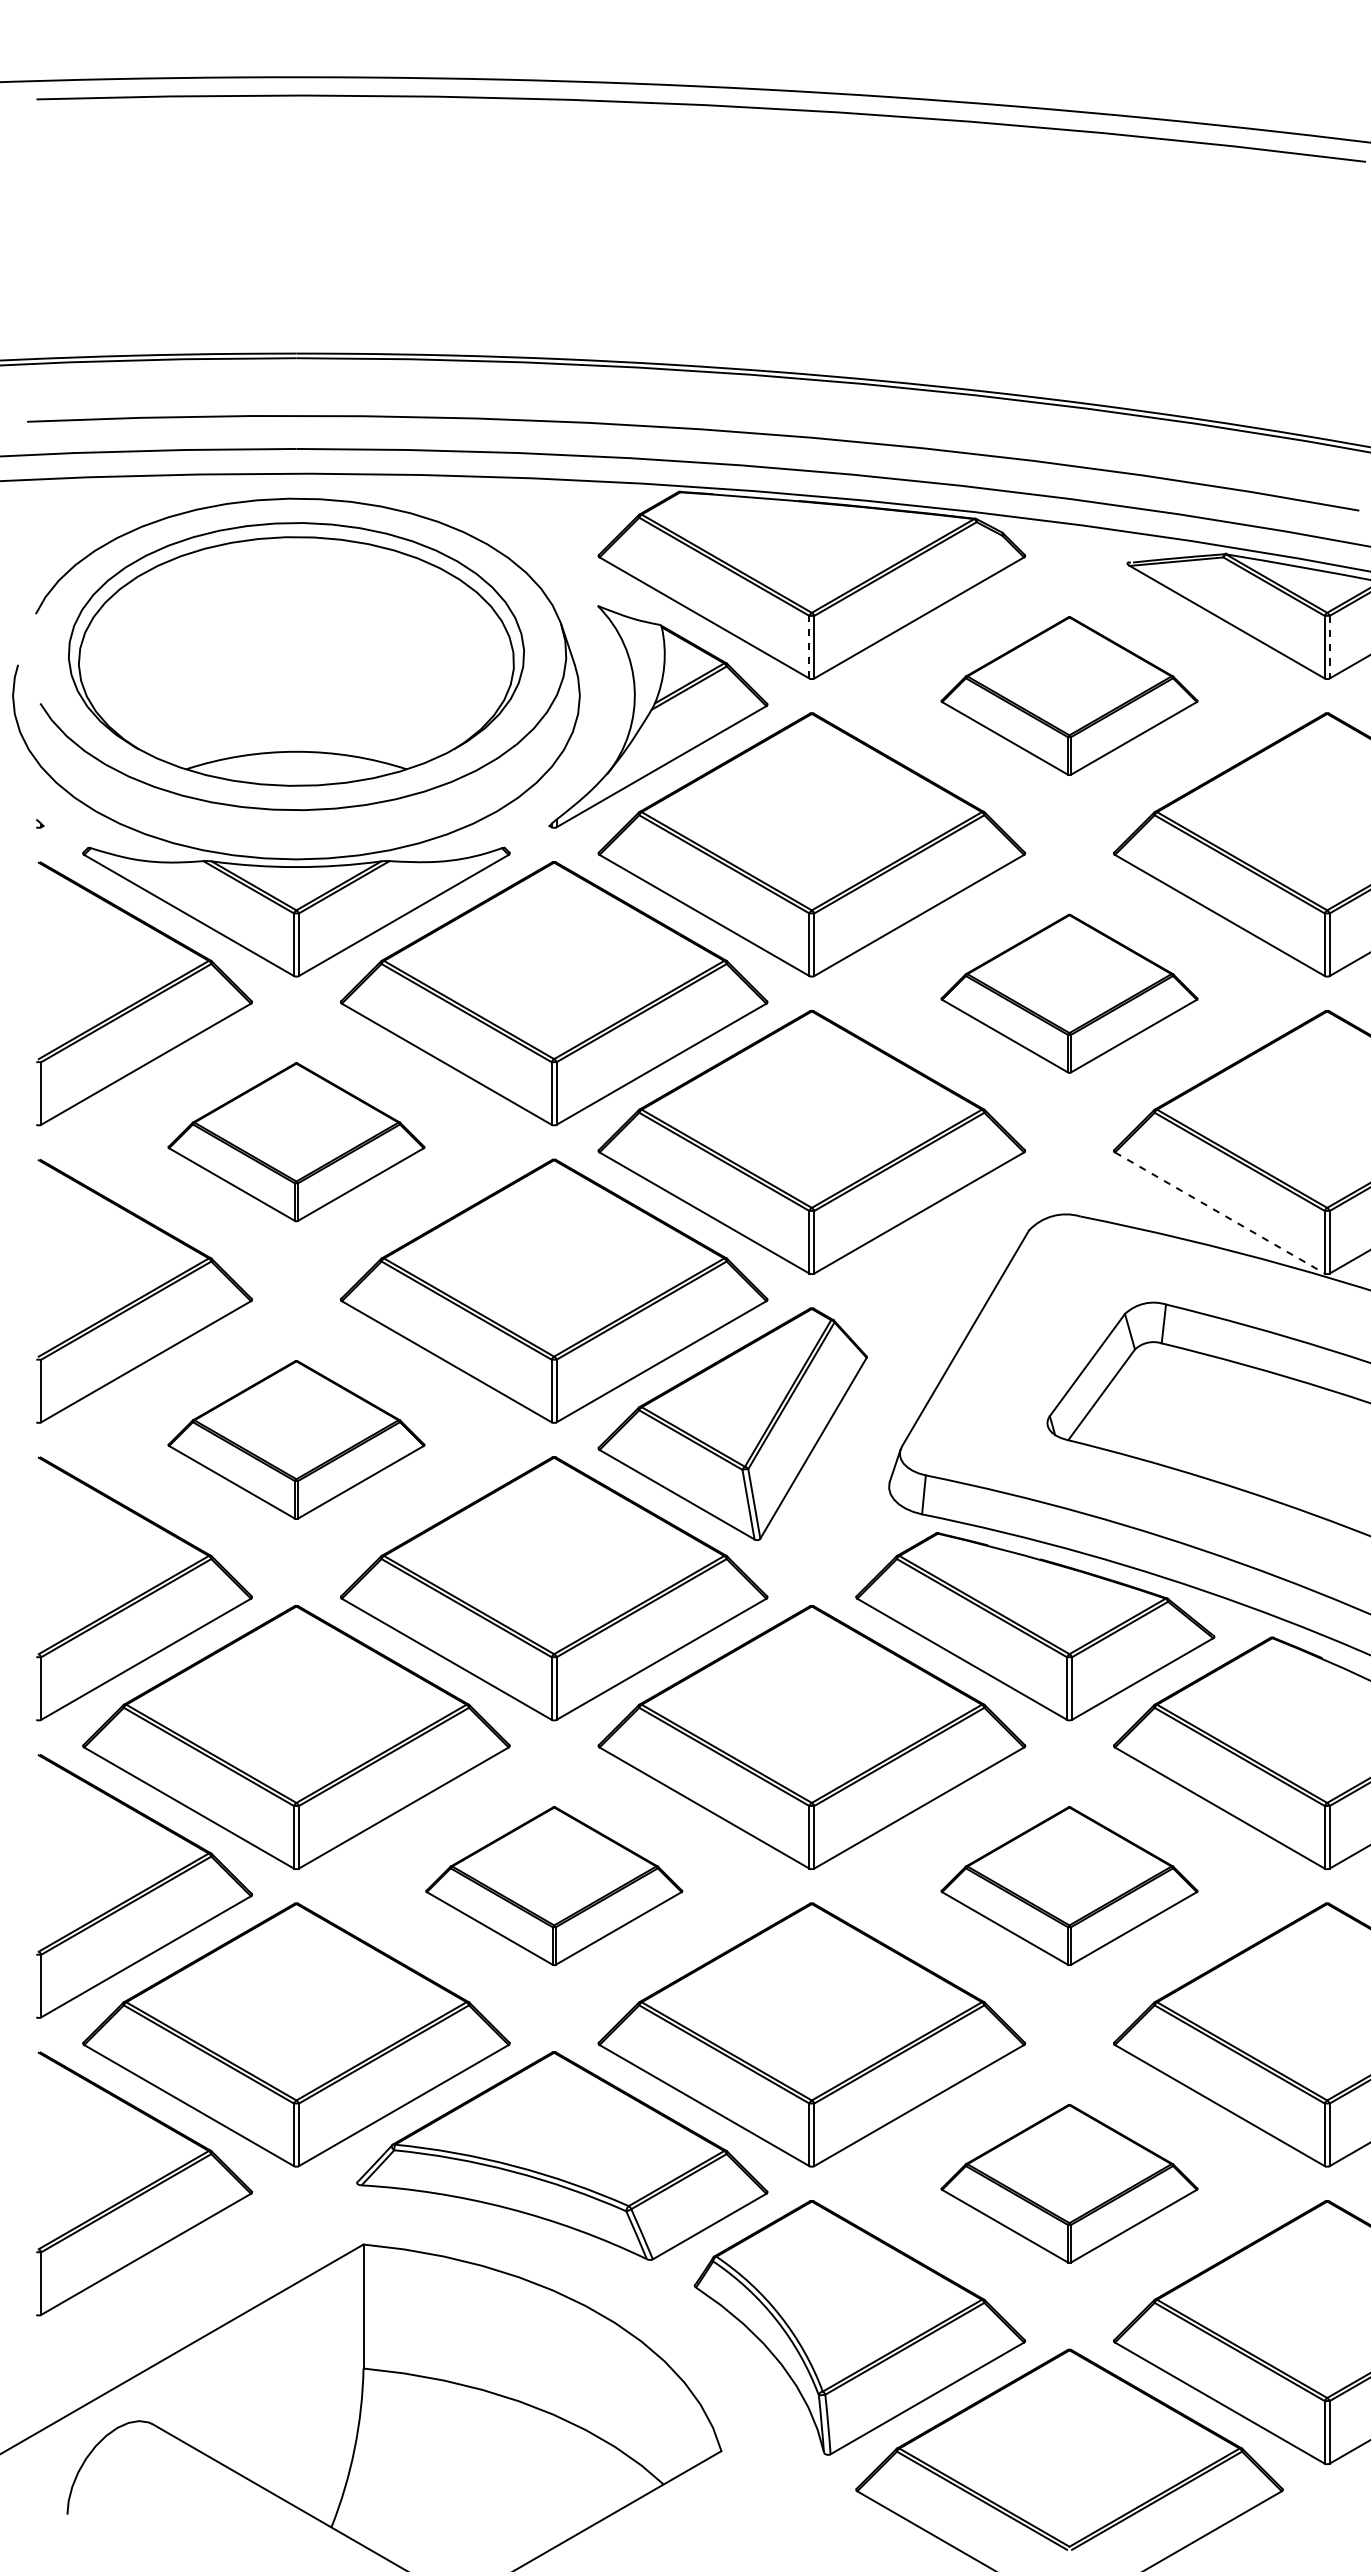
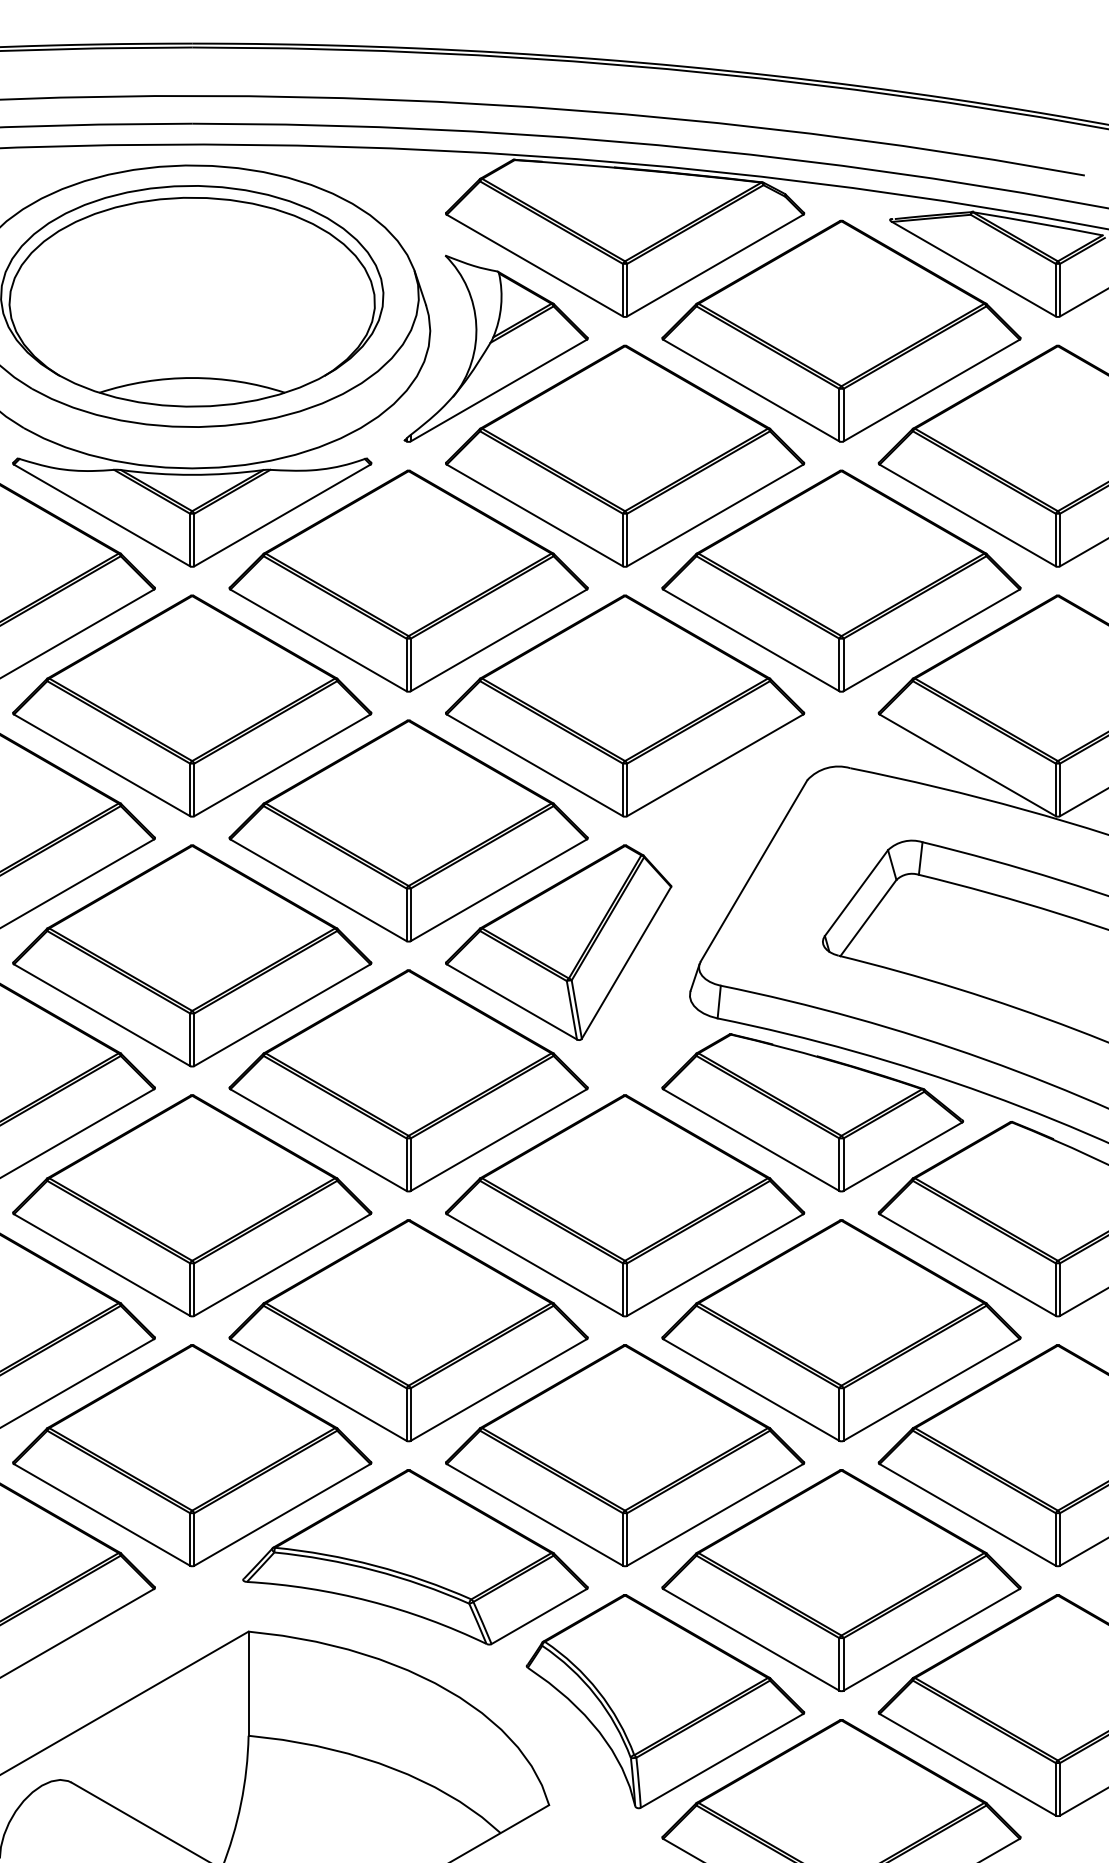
line: (809, 646) -> (623, 289), dashed -> solid
line: (1329, 647) -> (1059, 290), dashed -> solid
part: (1069, 695) -> (841, 330), size x1.67
part: (1069, 993) -> (841, 581), size x1.67
part: (296, 1141) -> (192, 705), size x1.67
line: (1220, 1213) -> (968, 765), dashed -> solid
part: (296, 1439) -> (192, 955), size x1.67
part: (554, 1885) -> (408, 1330), size x1.67
part: (1069, 1885) -> (841, 1330), size x1.67
part: (1069, 2183) -> (841, 1580), size x1.67

